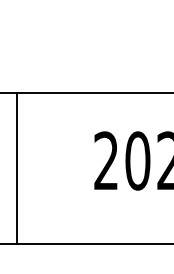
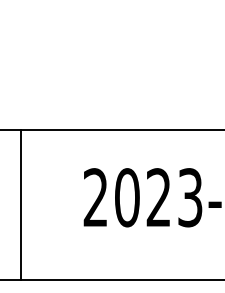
line: (17, 168) -> (21, 205), moved

